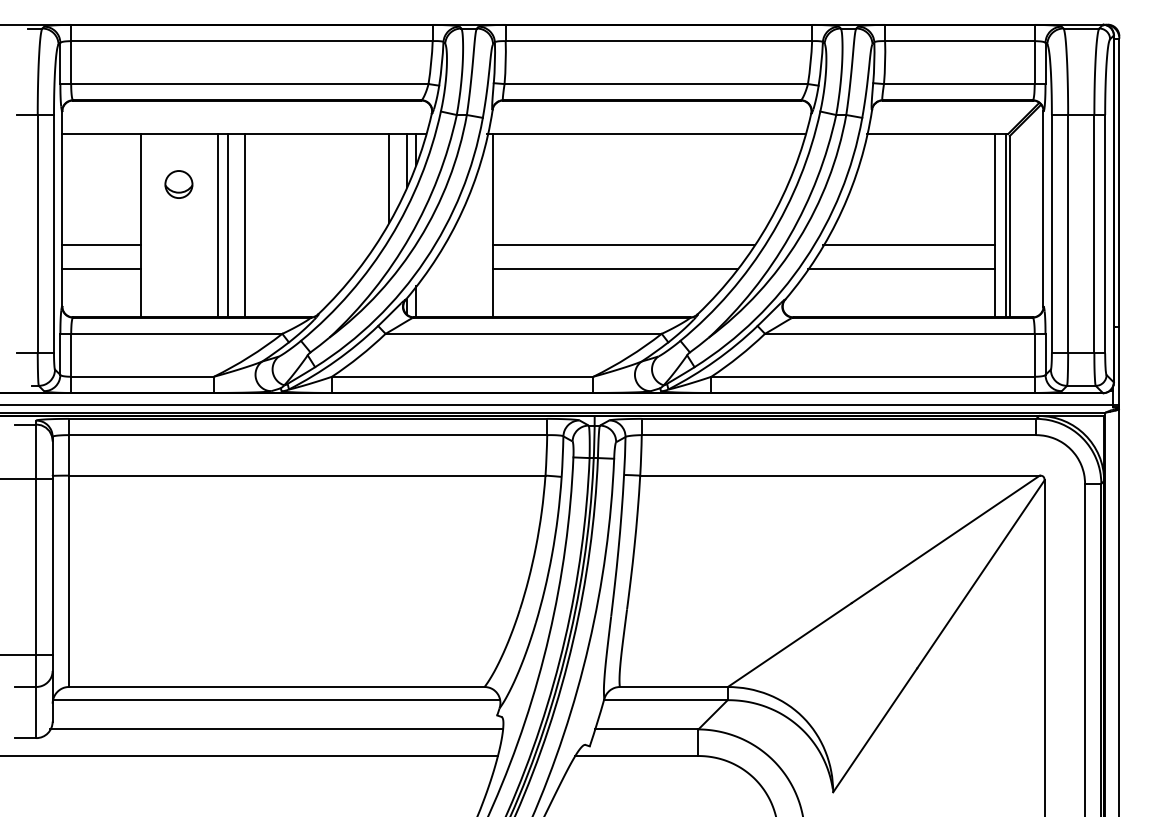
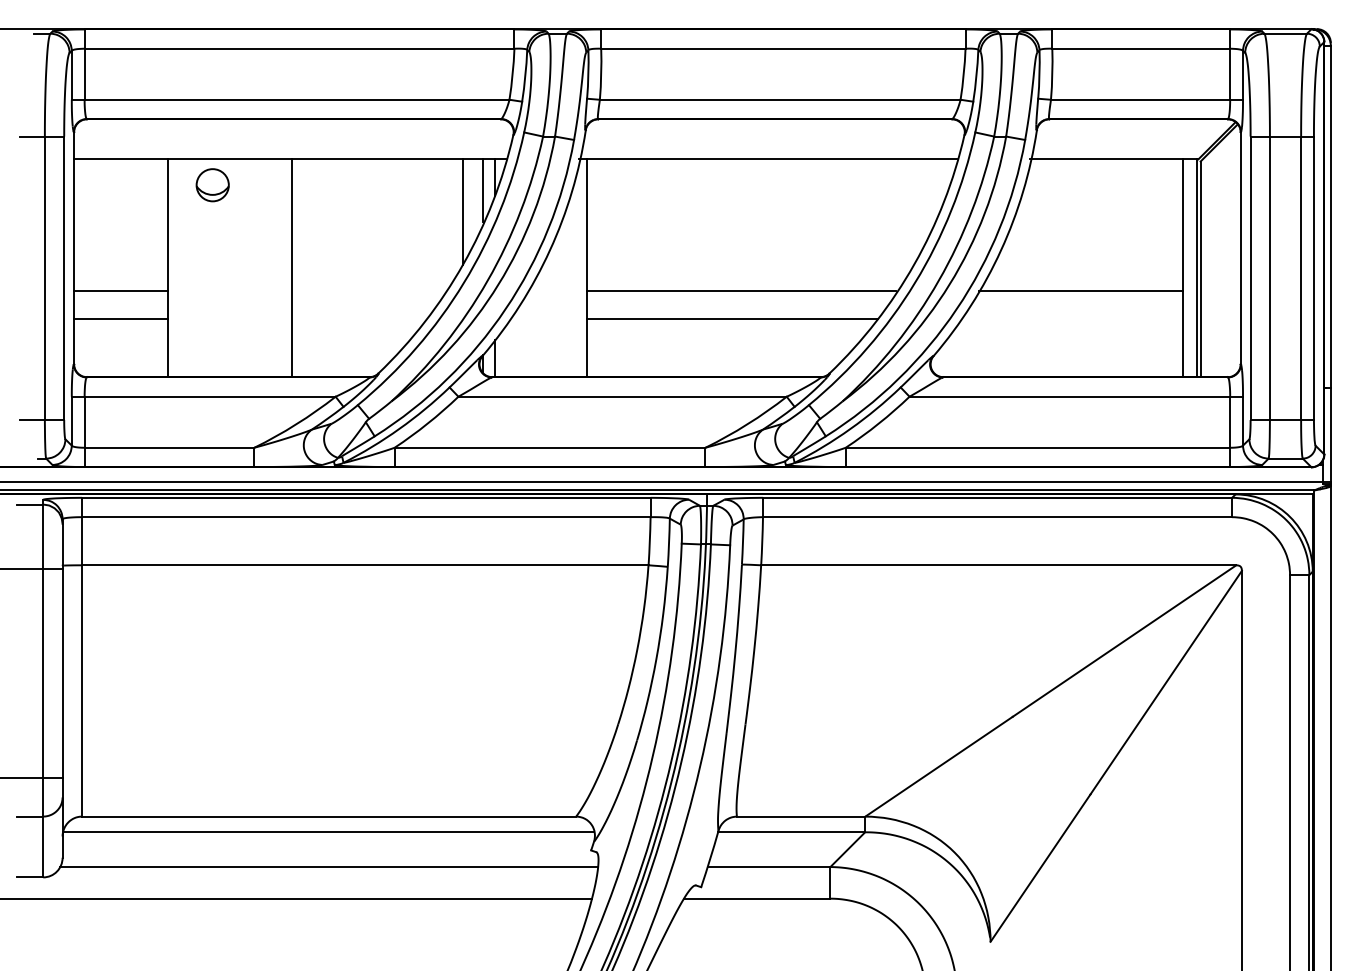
part: (178, 184) -> (212, 185), moved
line: (218, 225) -> (259, 268), removed
line: (227, 225) -> (270, 268), removed
line: (901, 268) -> (1071, 319), removed

